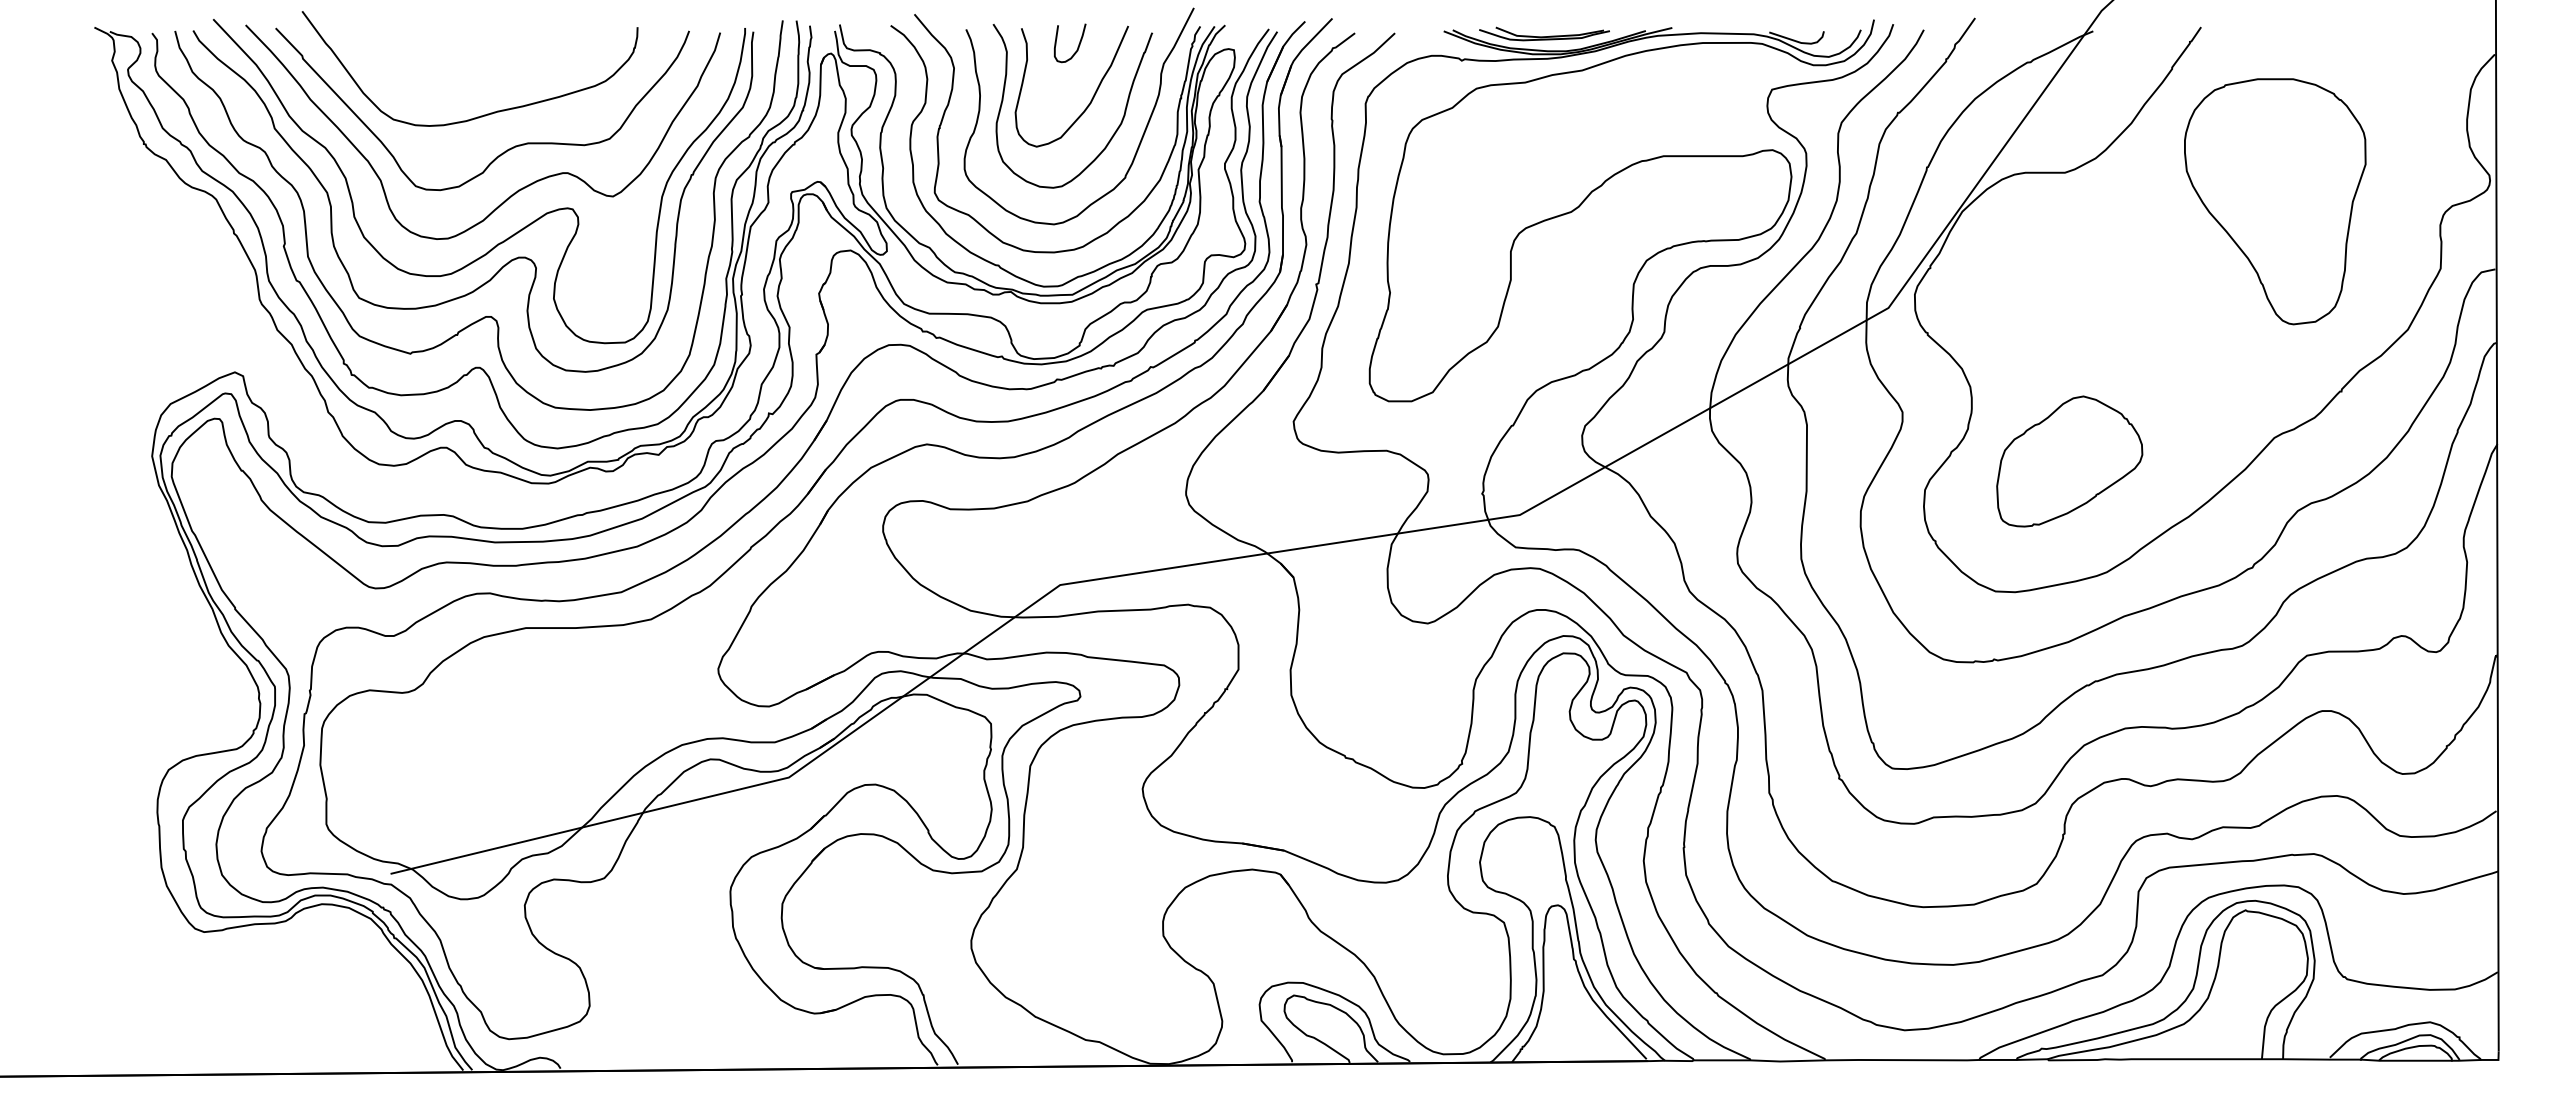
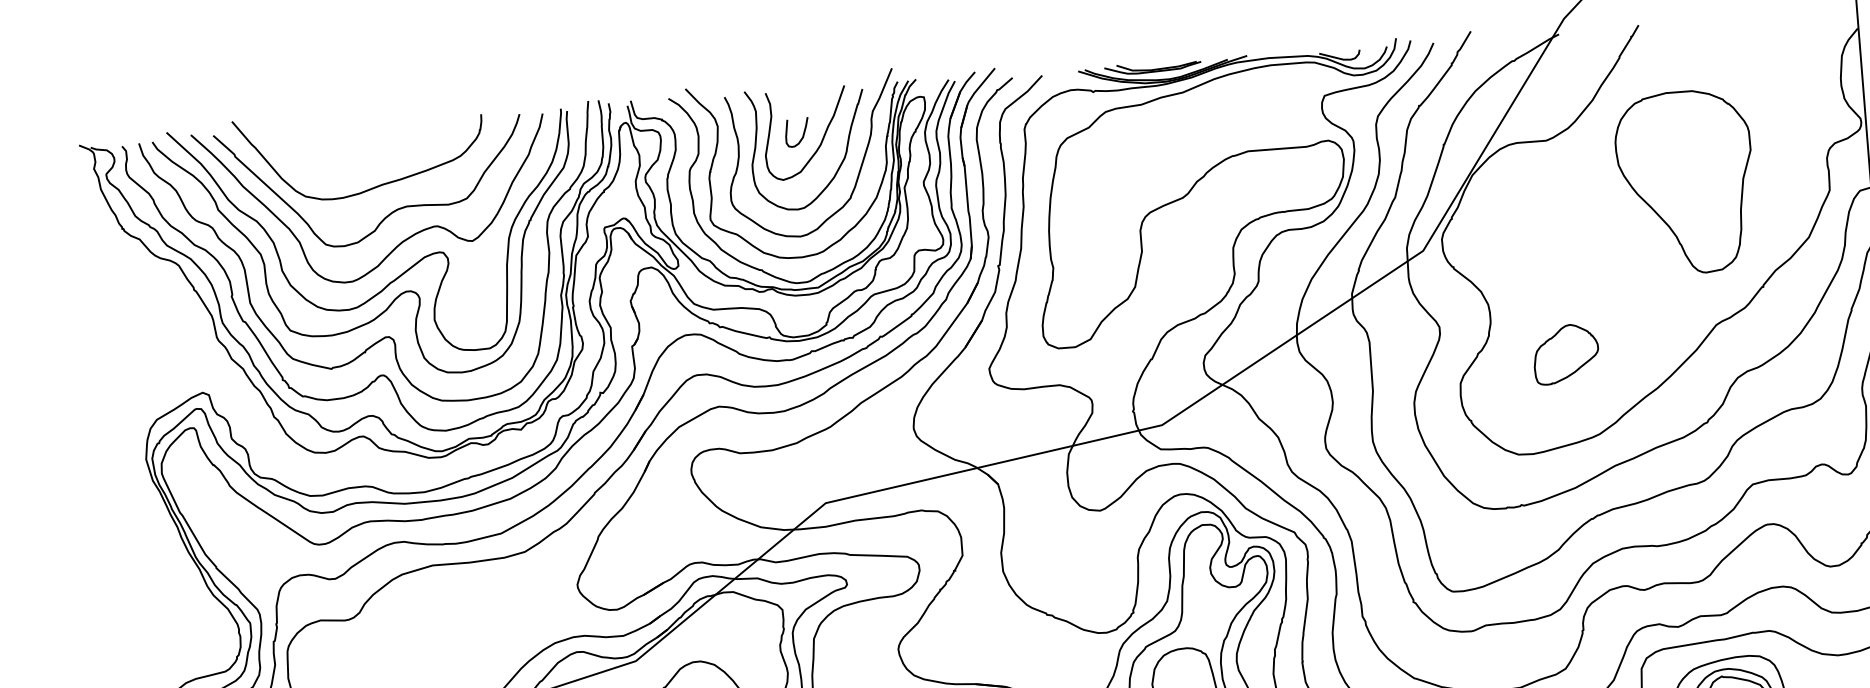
curve: (1077, 46) -> (802, 134), moved
part: (2275, 201) -> (1686, 182), moved
part: (2069, 461) -> (1565, 354), size x0.6

